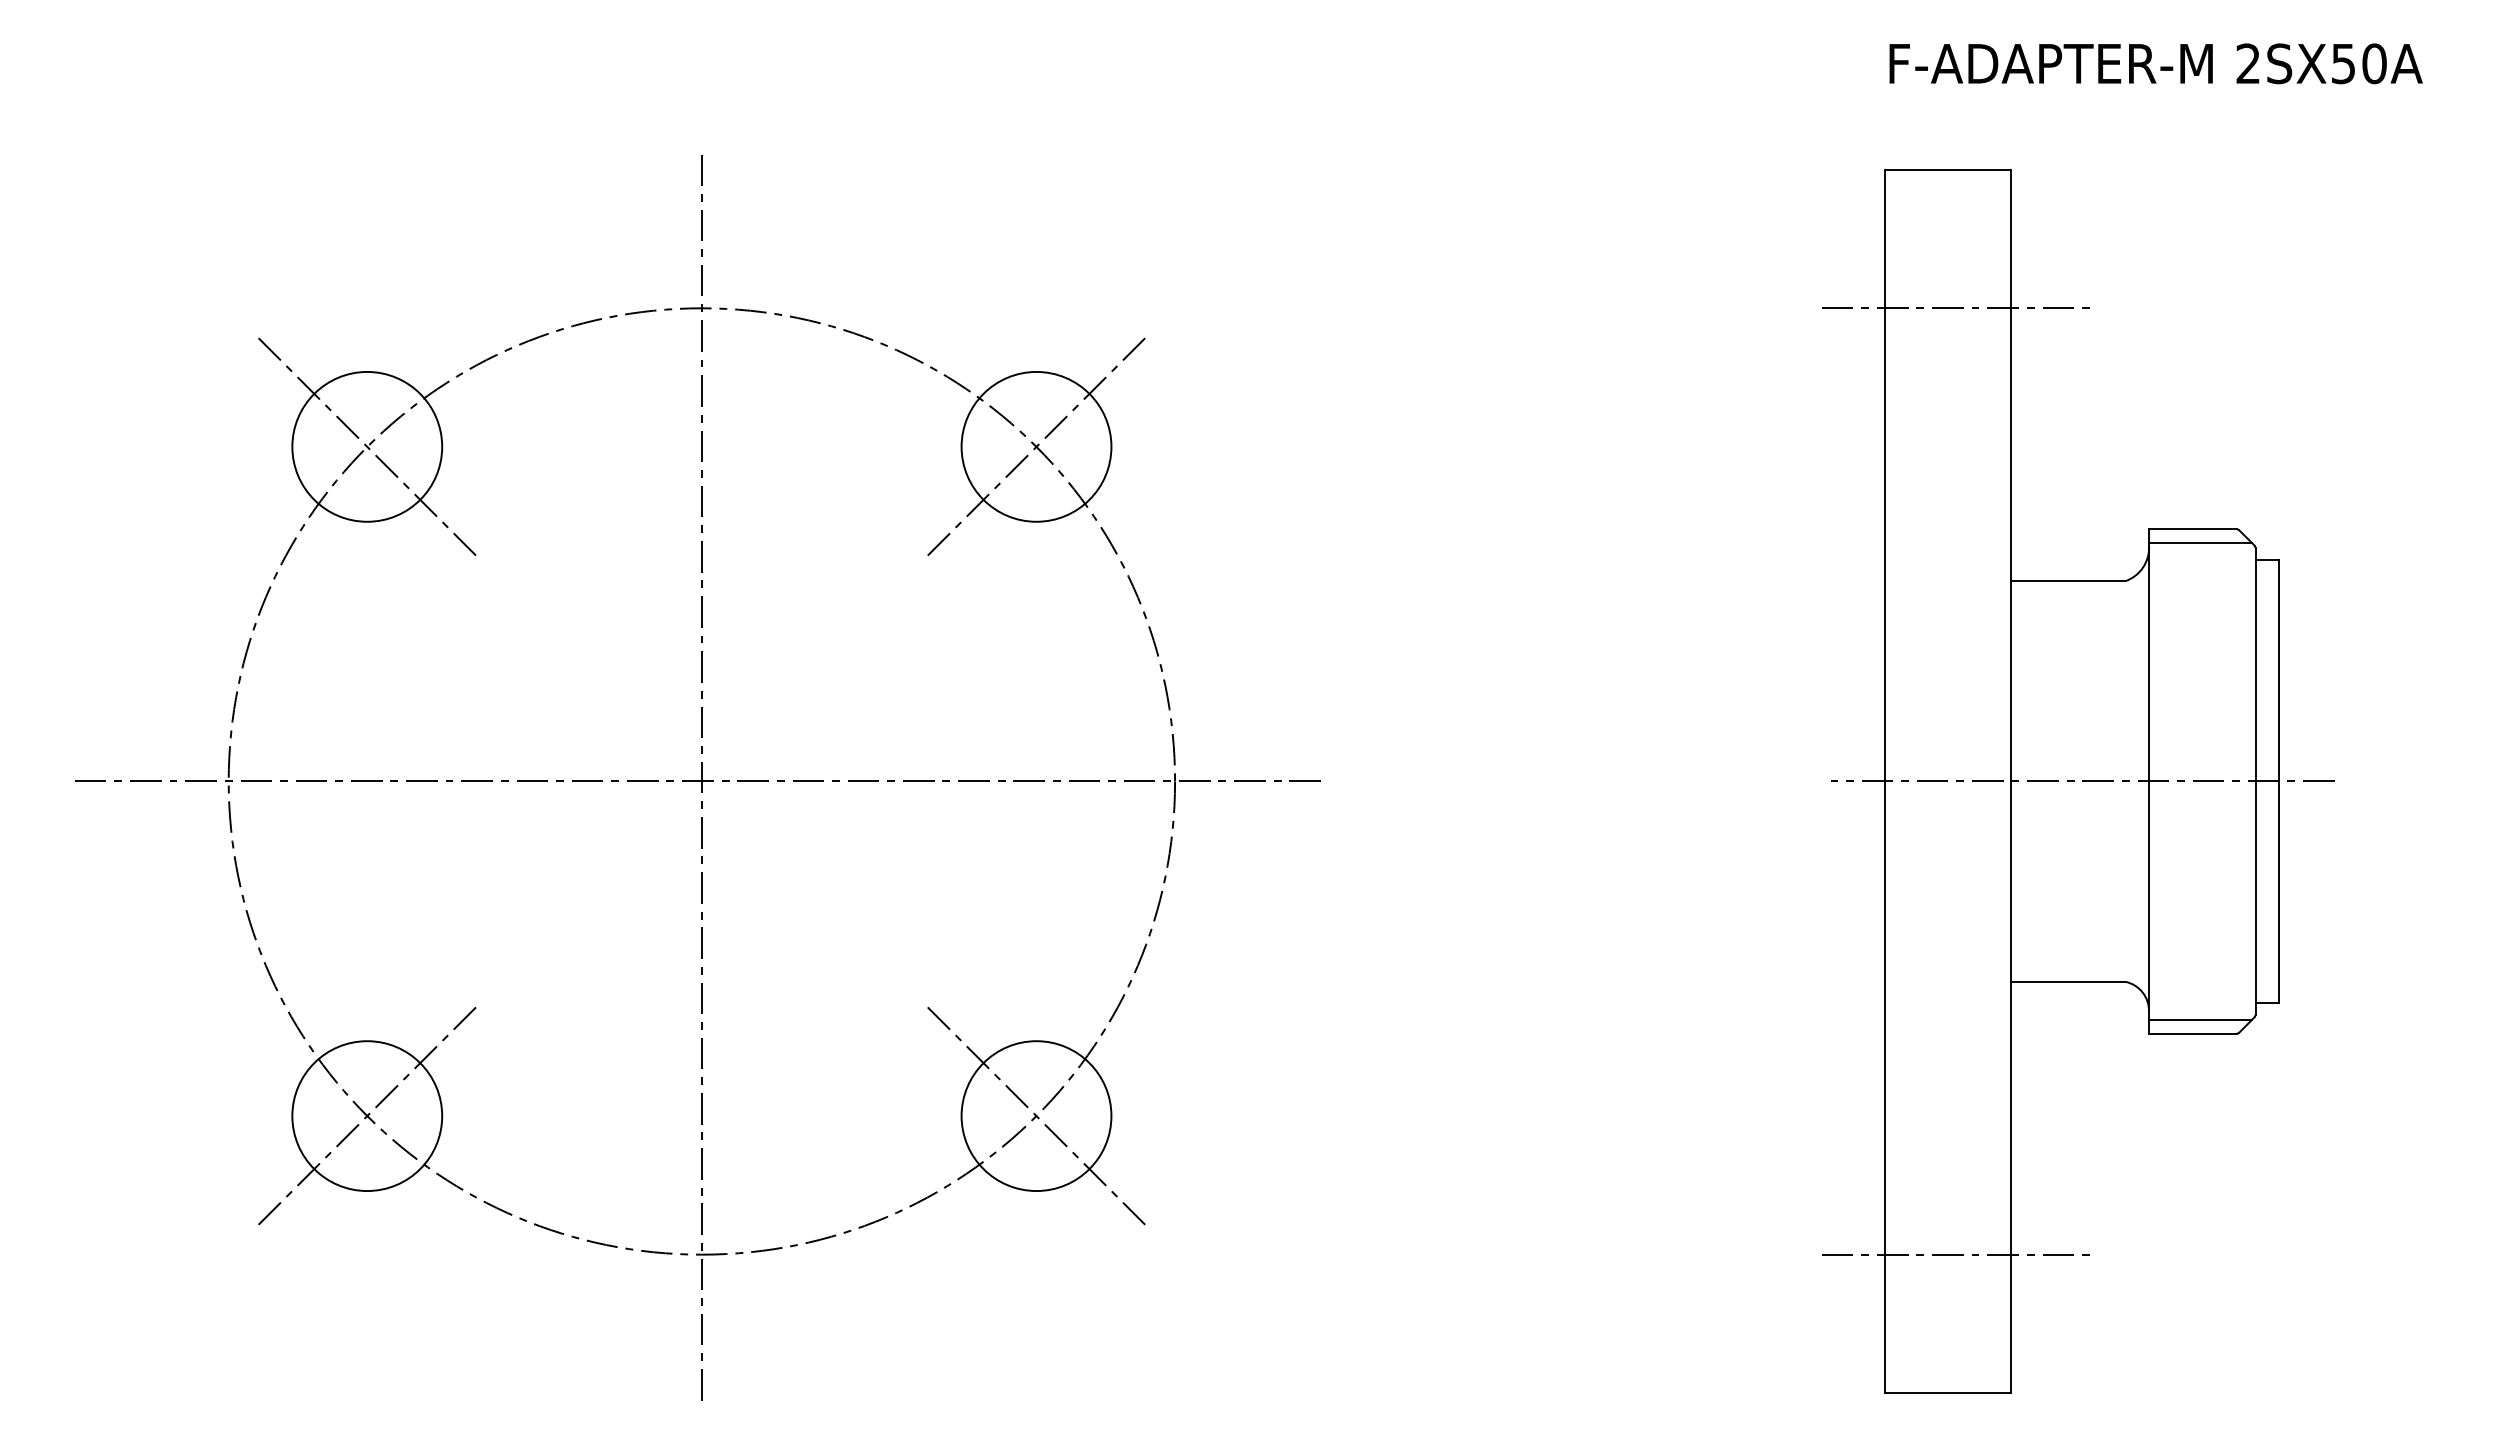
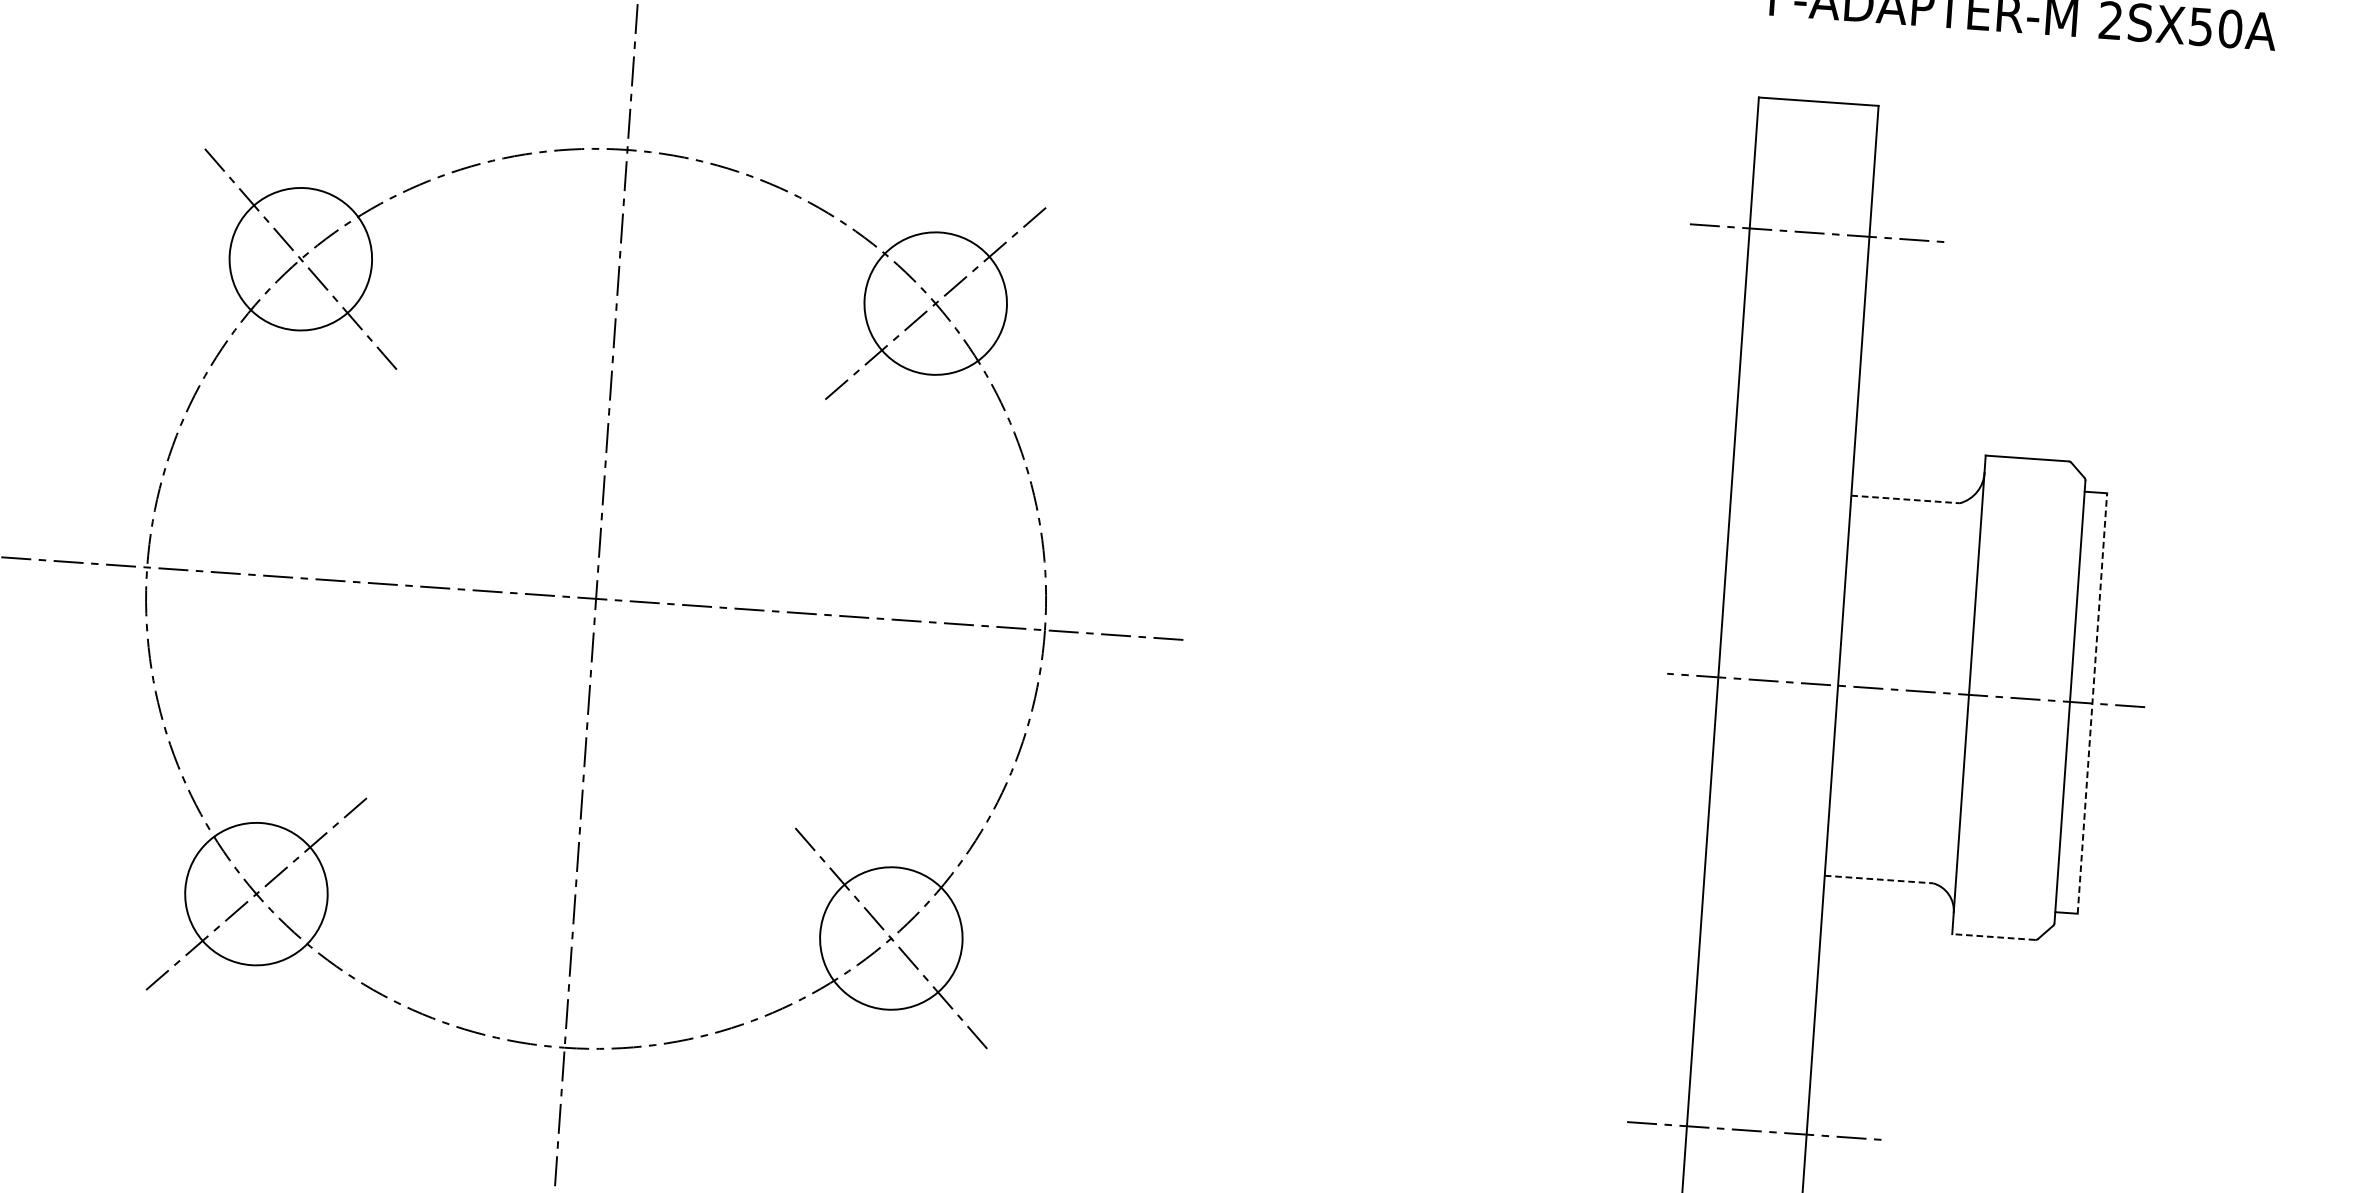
line: (2200, 543) -> (2033, 472), removed
line: (2068, 581) -> (1905, 499), solid -> dashed
line: (2279, 781) -> (2092, 703), solid -> dashed
line: (2068, 981) -> (1879, 879), solid -> dashed
line: (2200, 1019) -> (2002, 924), removed
line: (2192, 1033) -> (1993, 936), solid -> dashed

